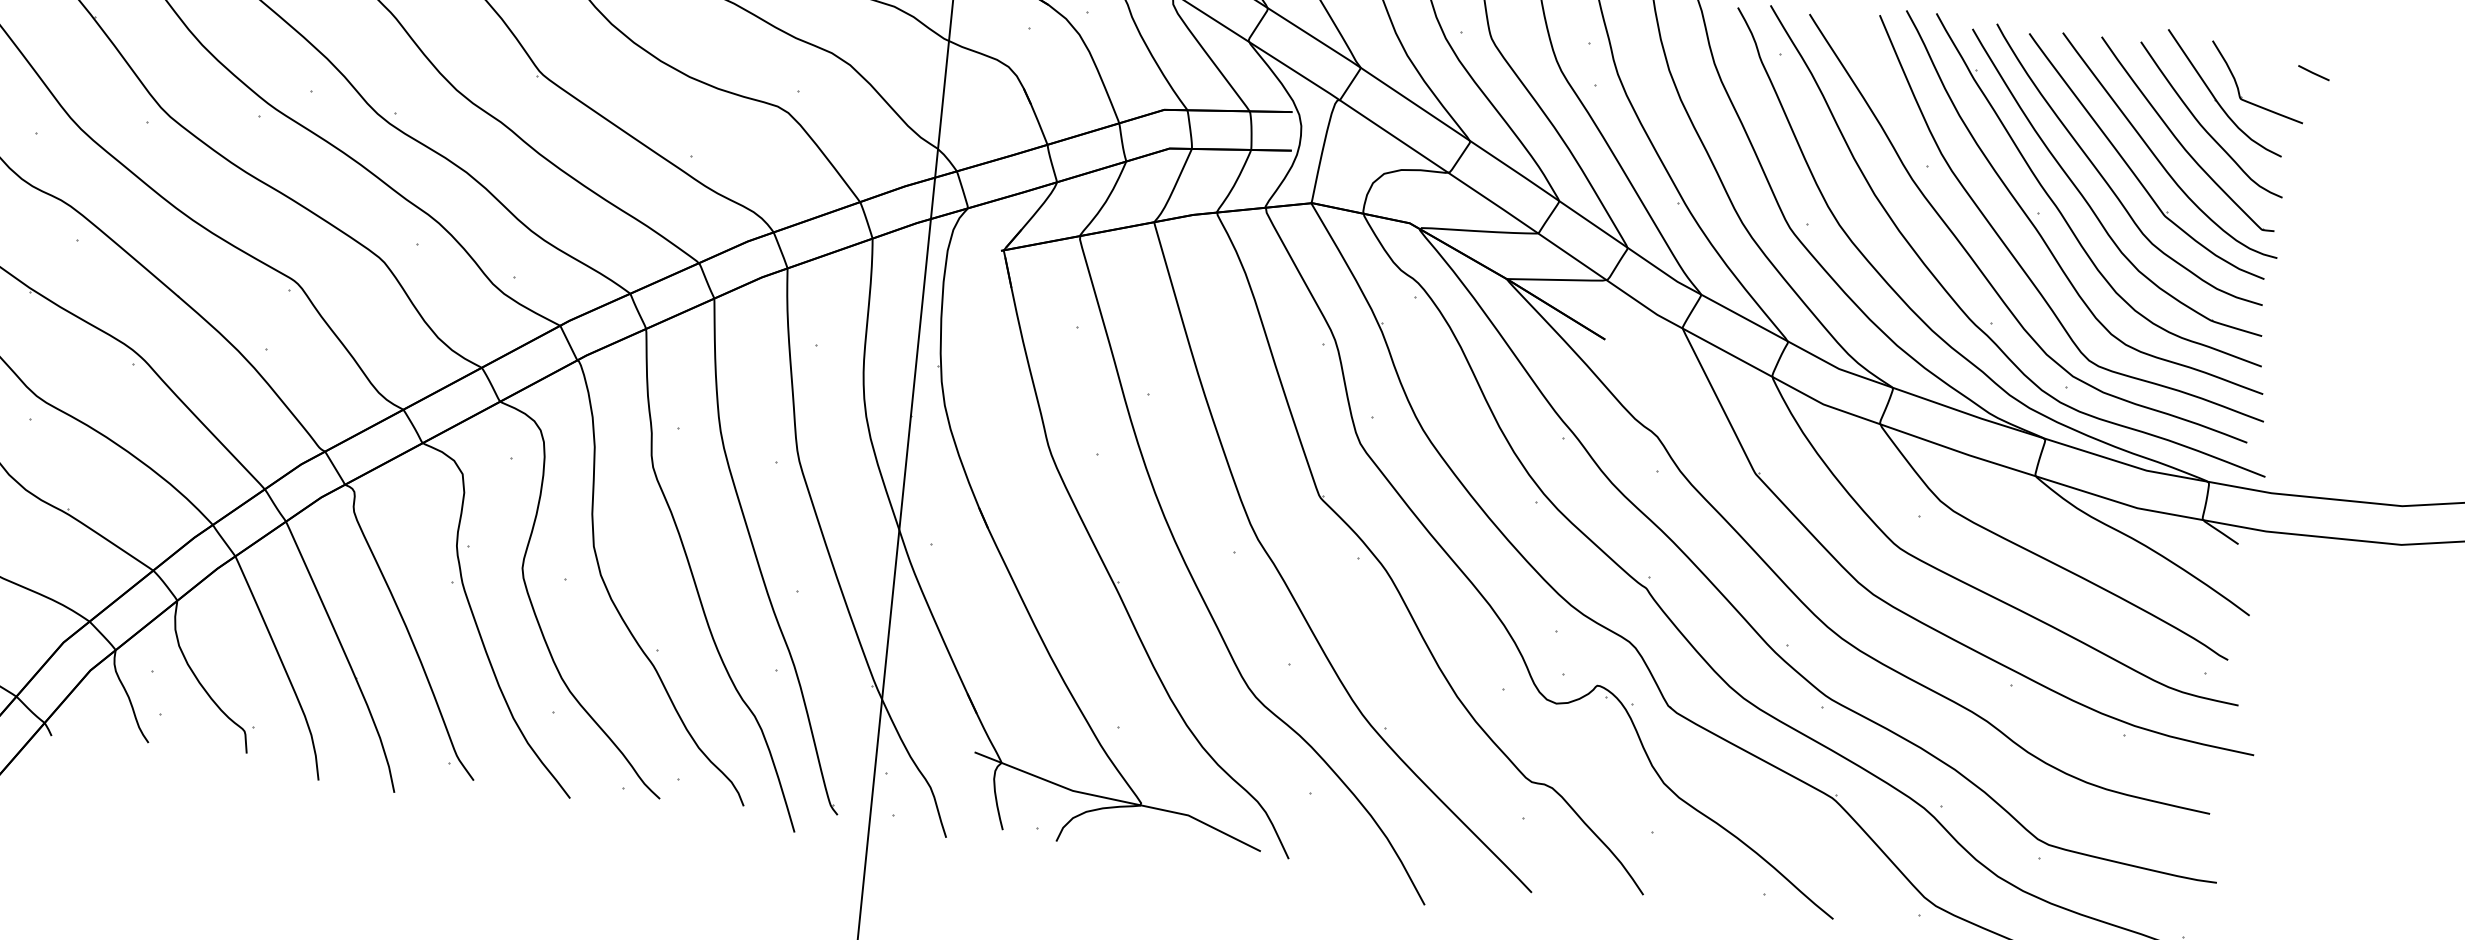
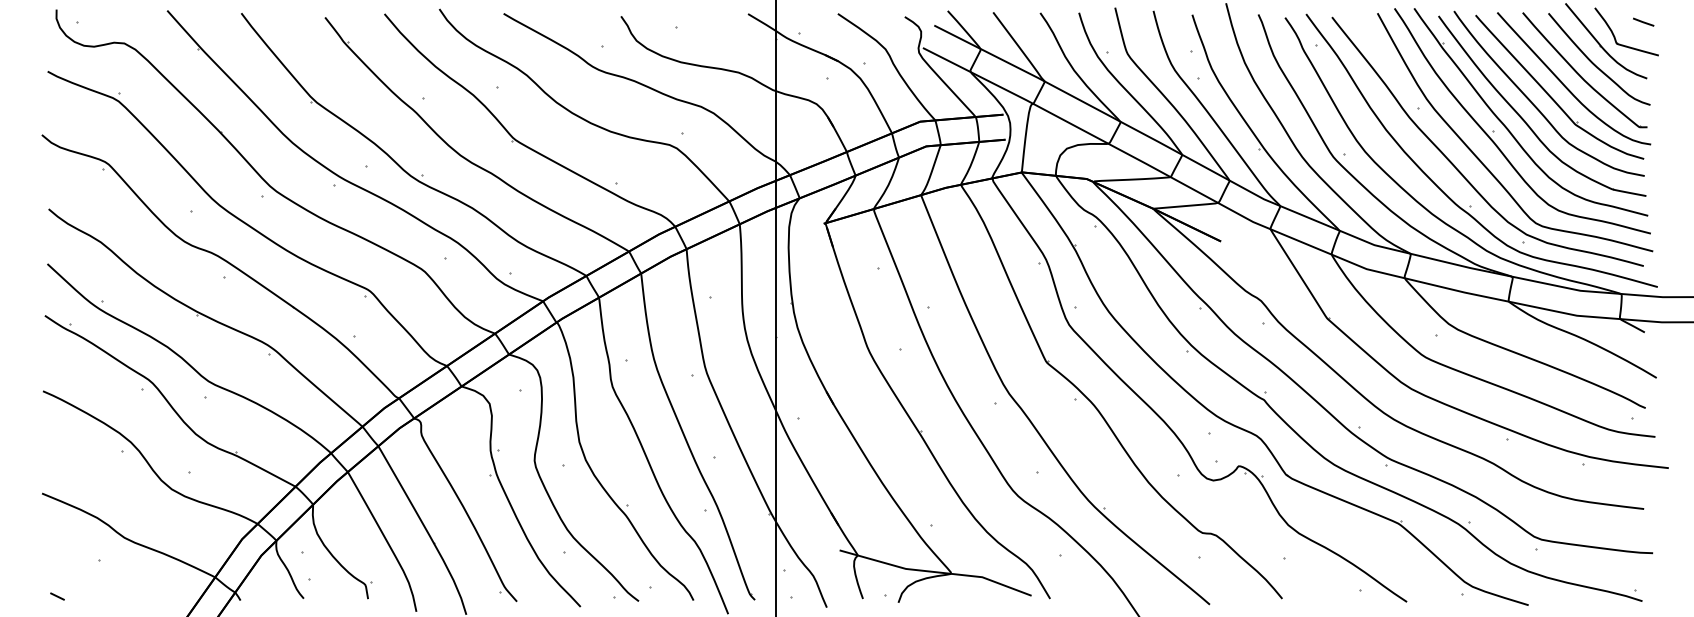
line: (2313, 71) -> (1643, 21), moved

